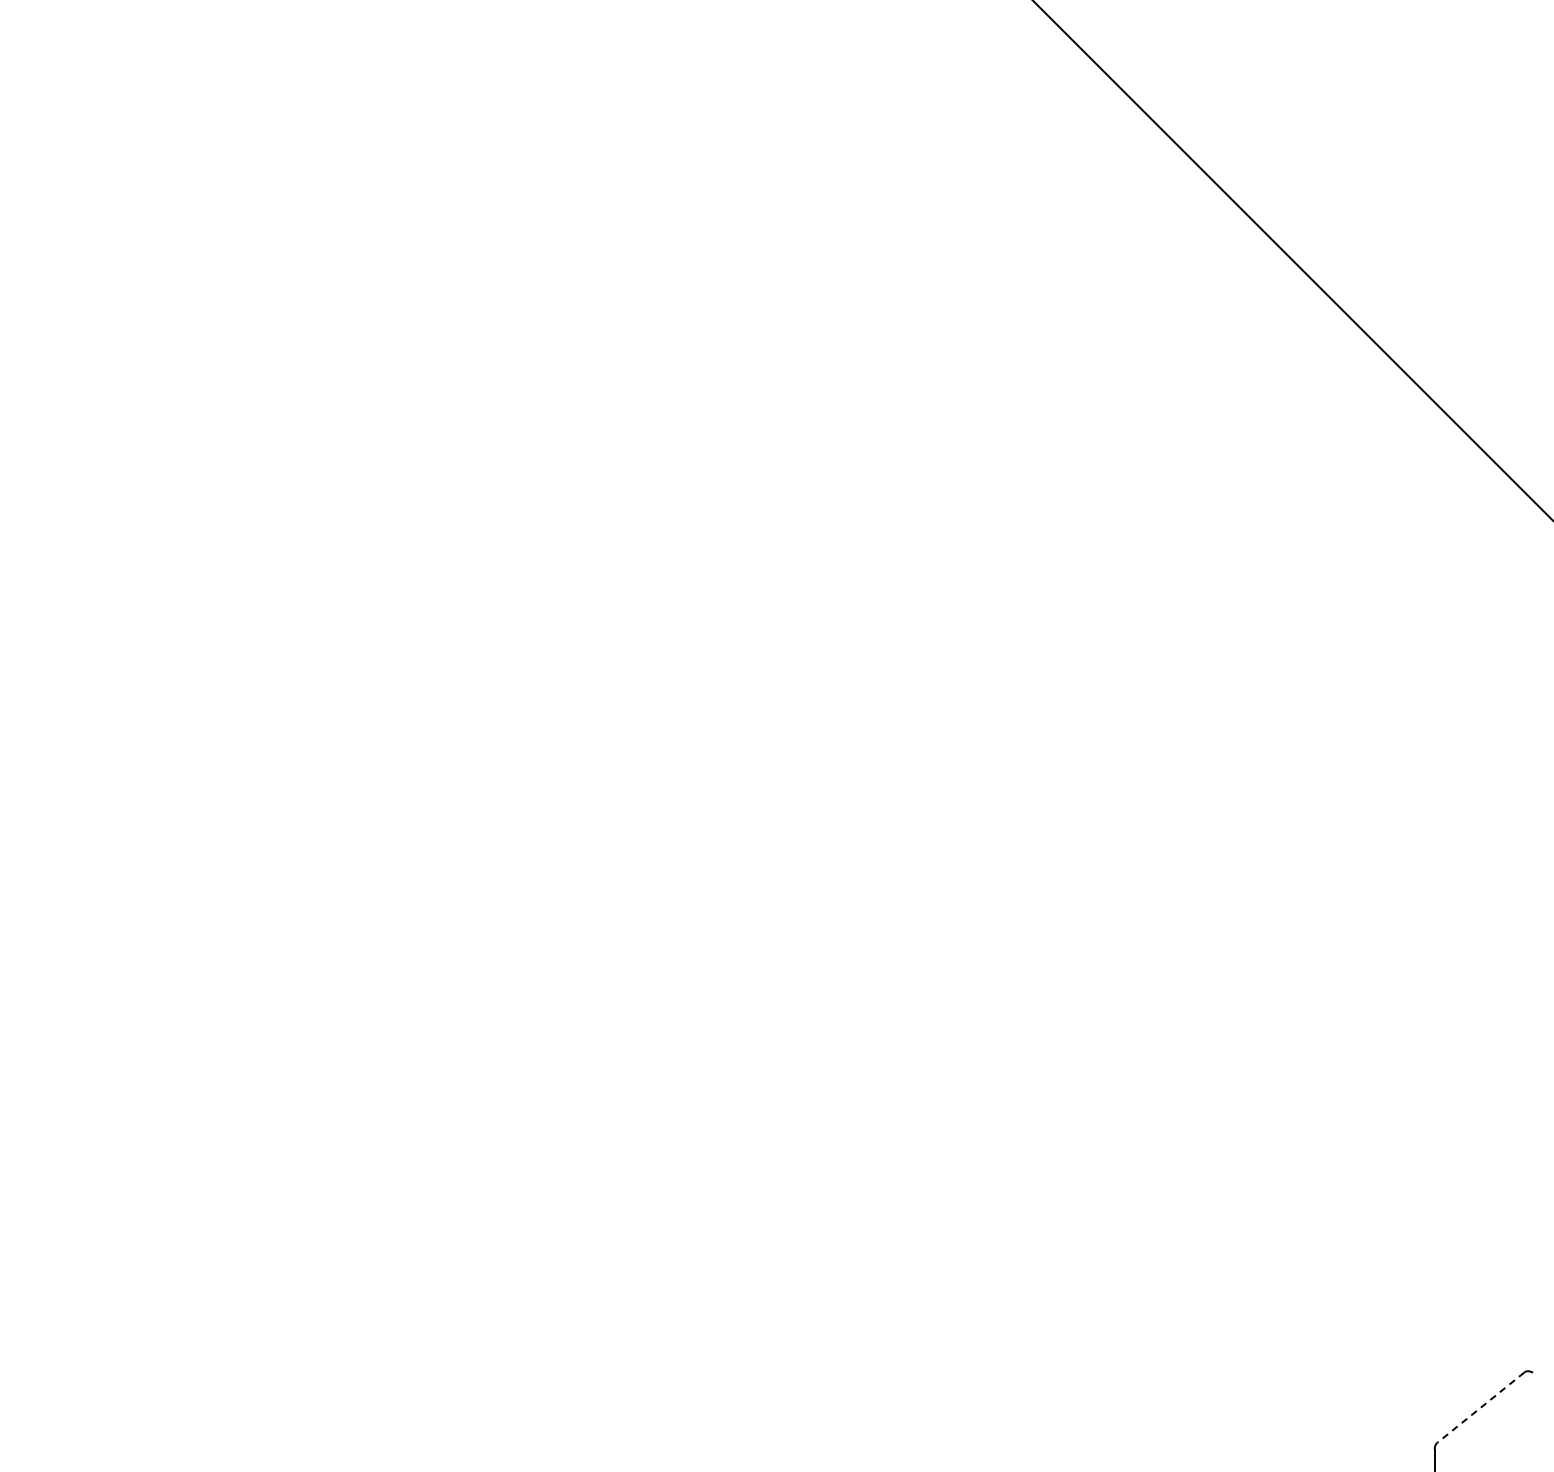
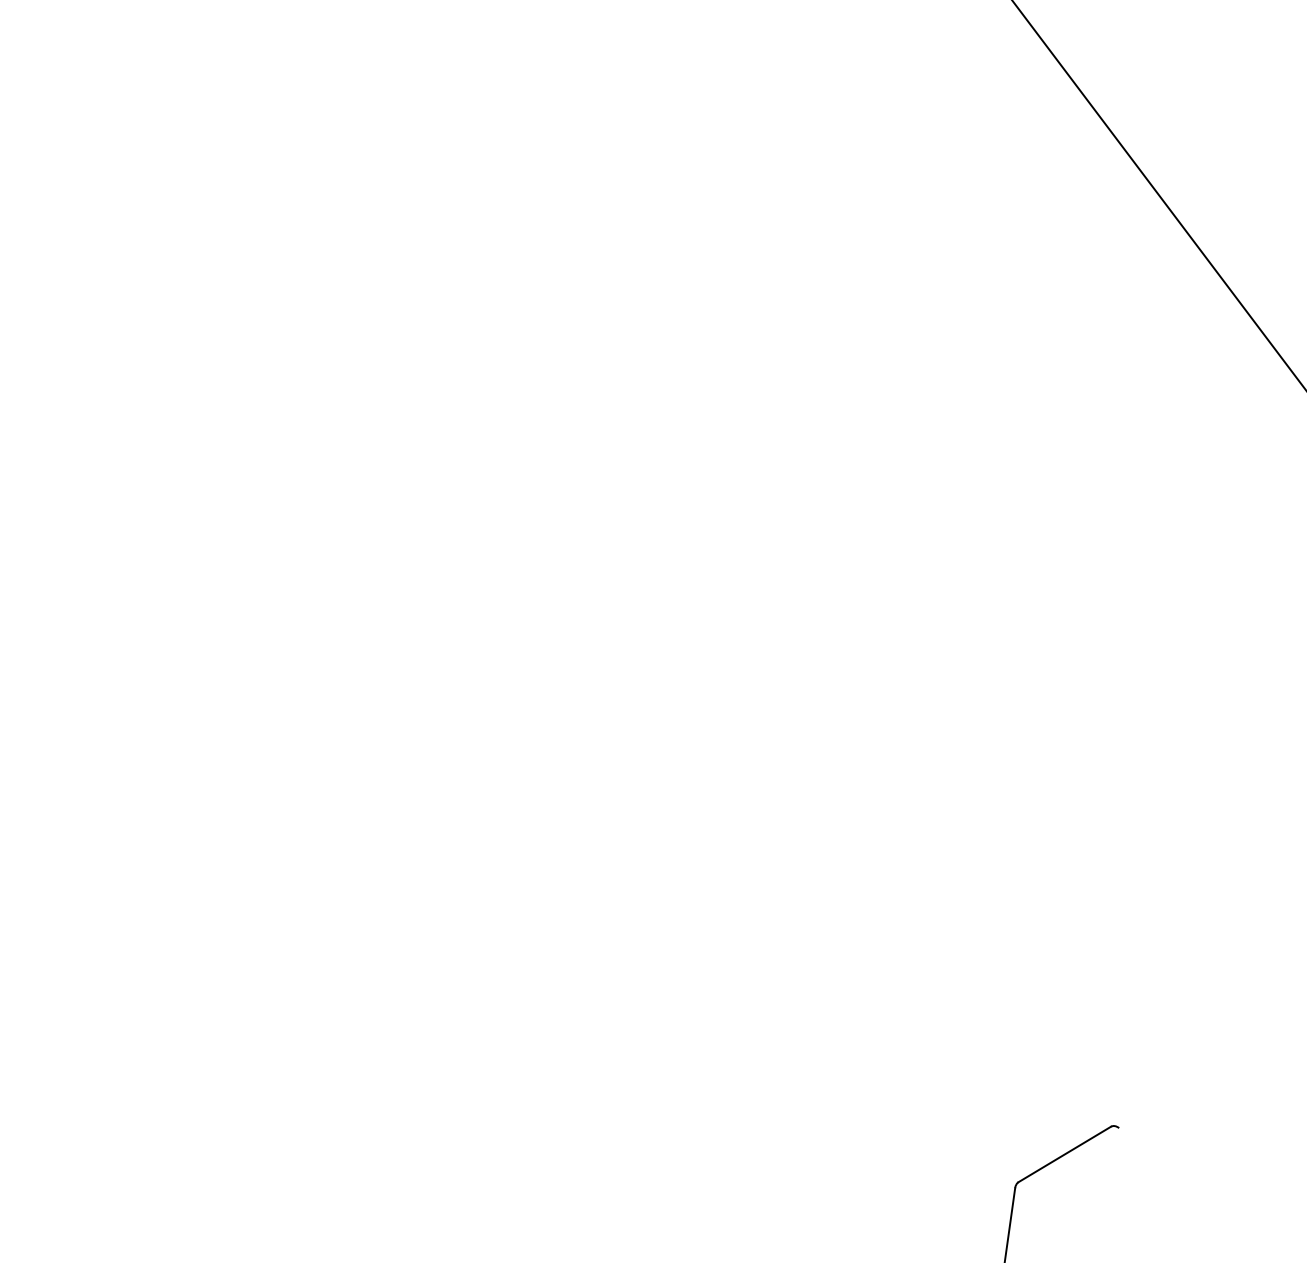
line: (1480, 1407) -> (1064, 1154), dashed -> solid

